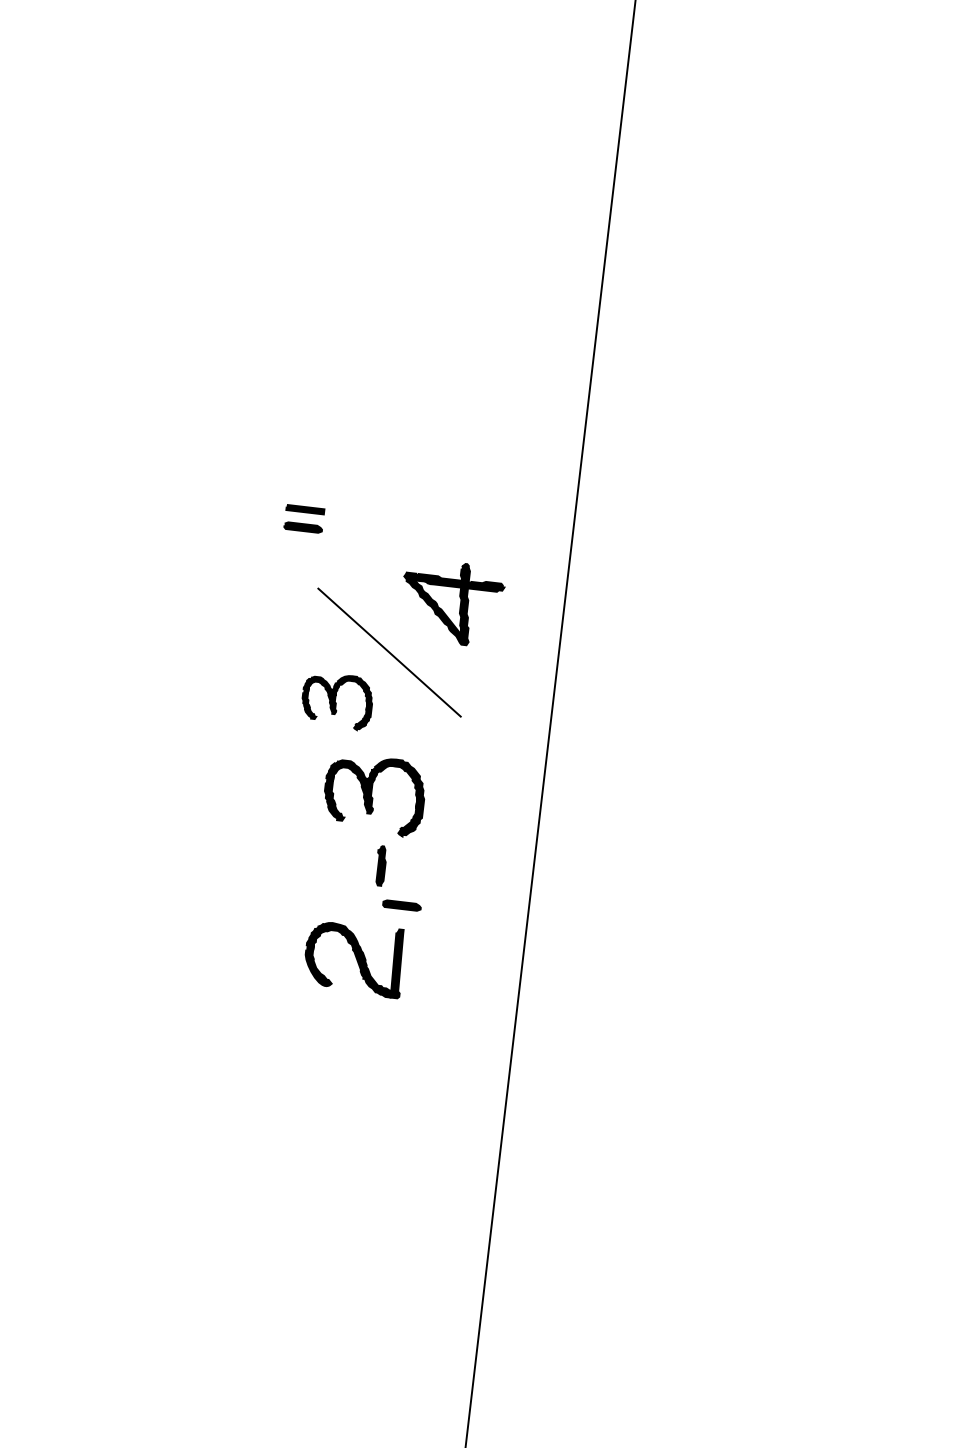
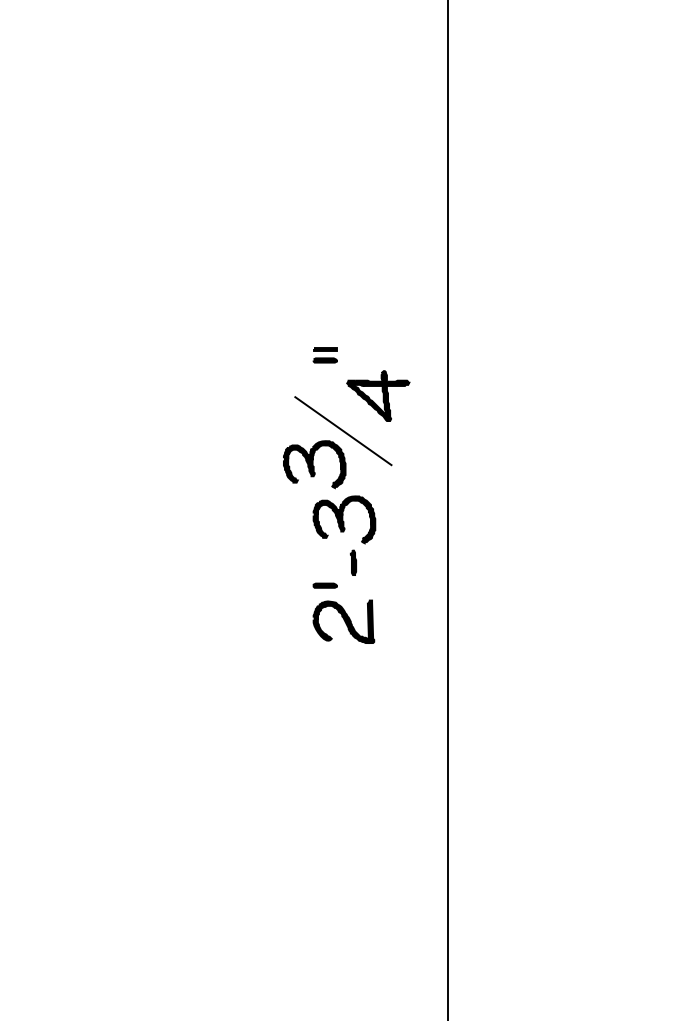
part: (302, 519) -> (324, 355), moved
part: (336, 700) -> (314, 464), size x1.43
part: (400, 905) -> (324, 585), moved

